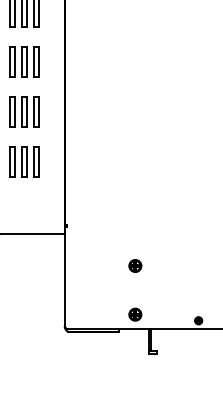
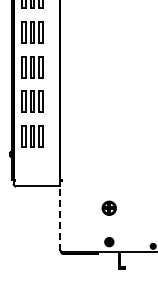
part: (135, 266) -> (109, 208), size x1.6
line: (64, 276) -> (60, 215), solid -> dashed

